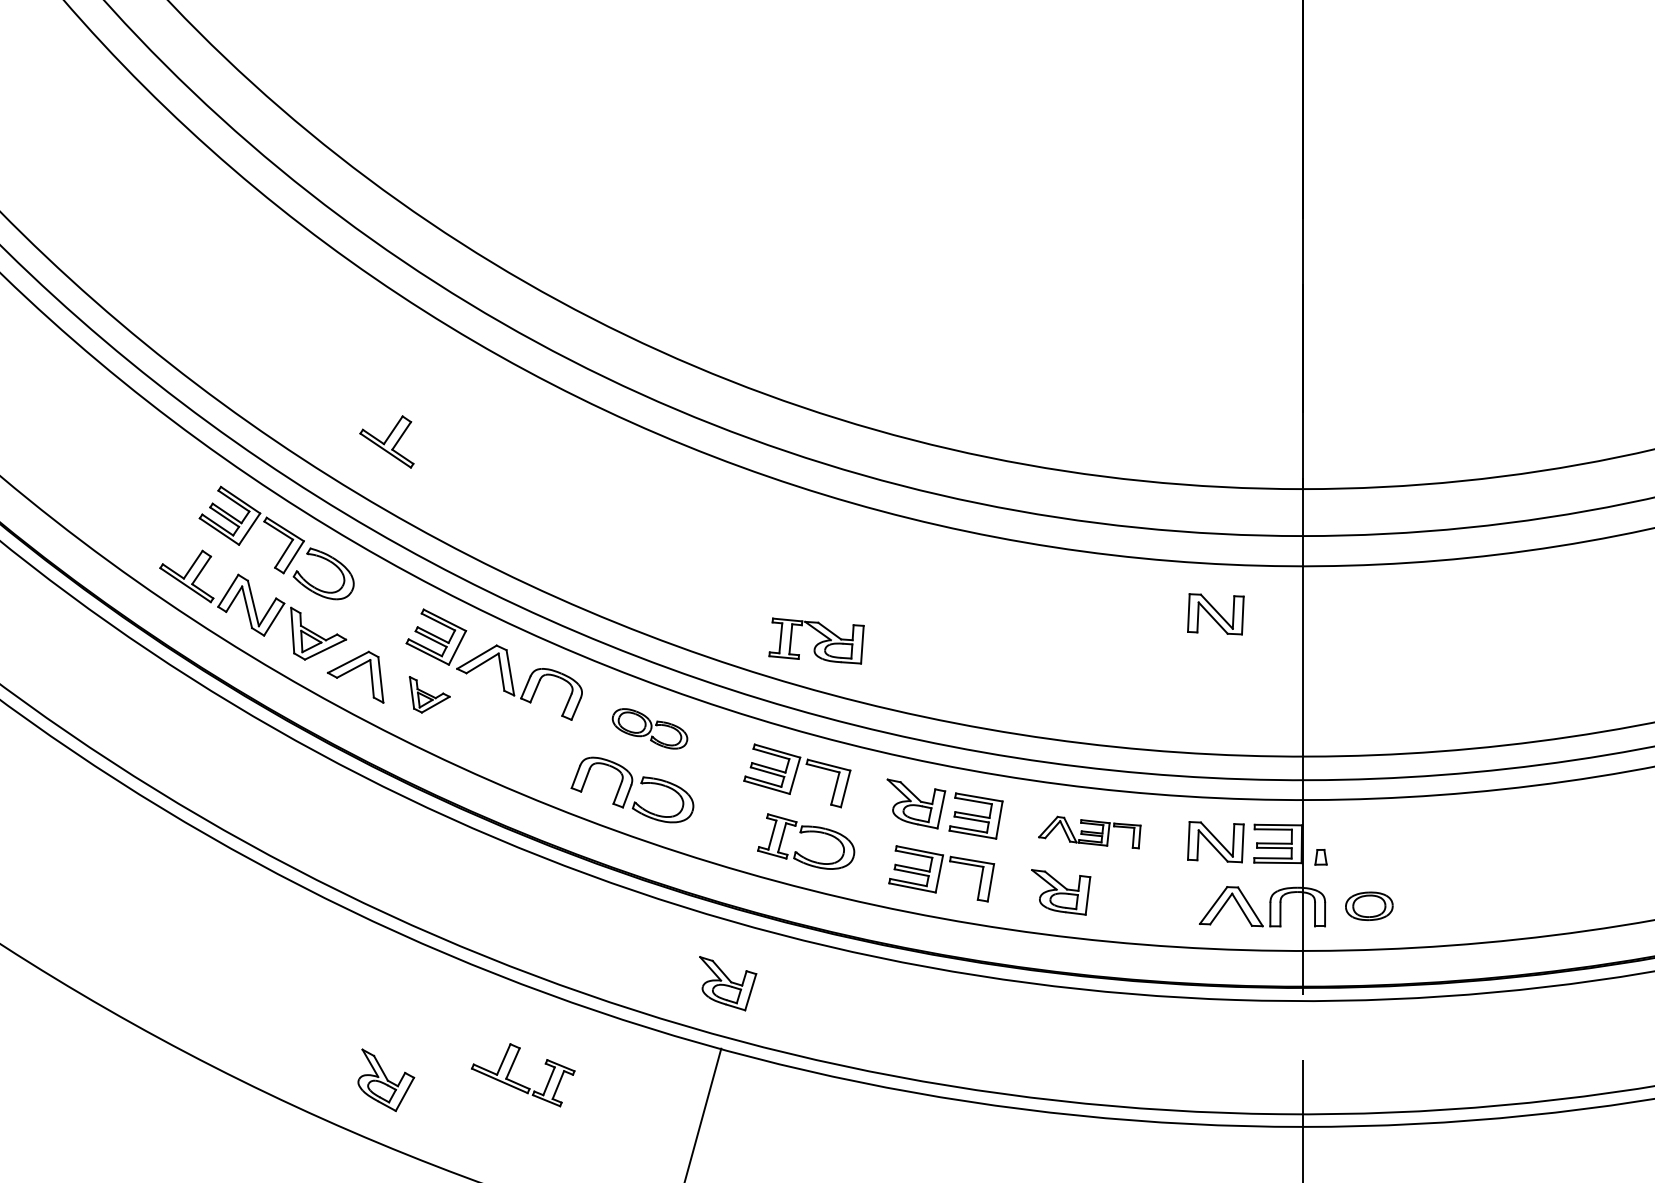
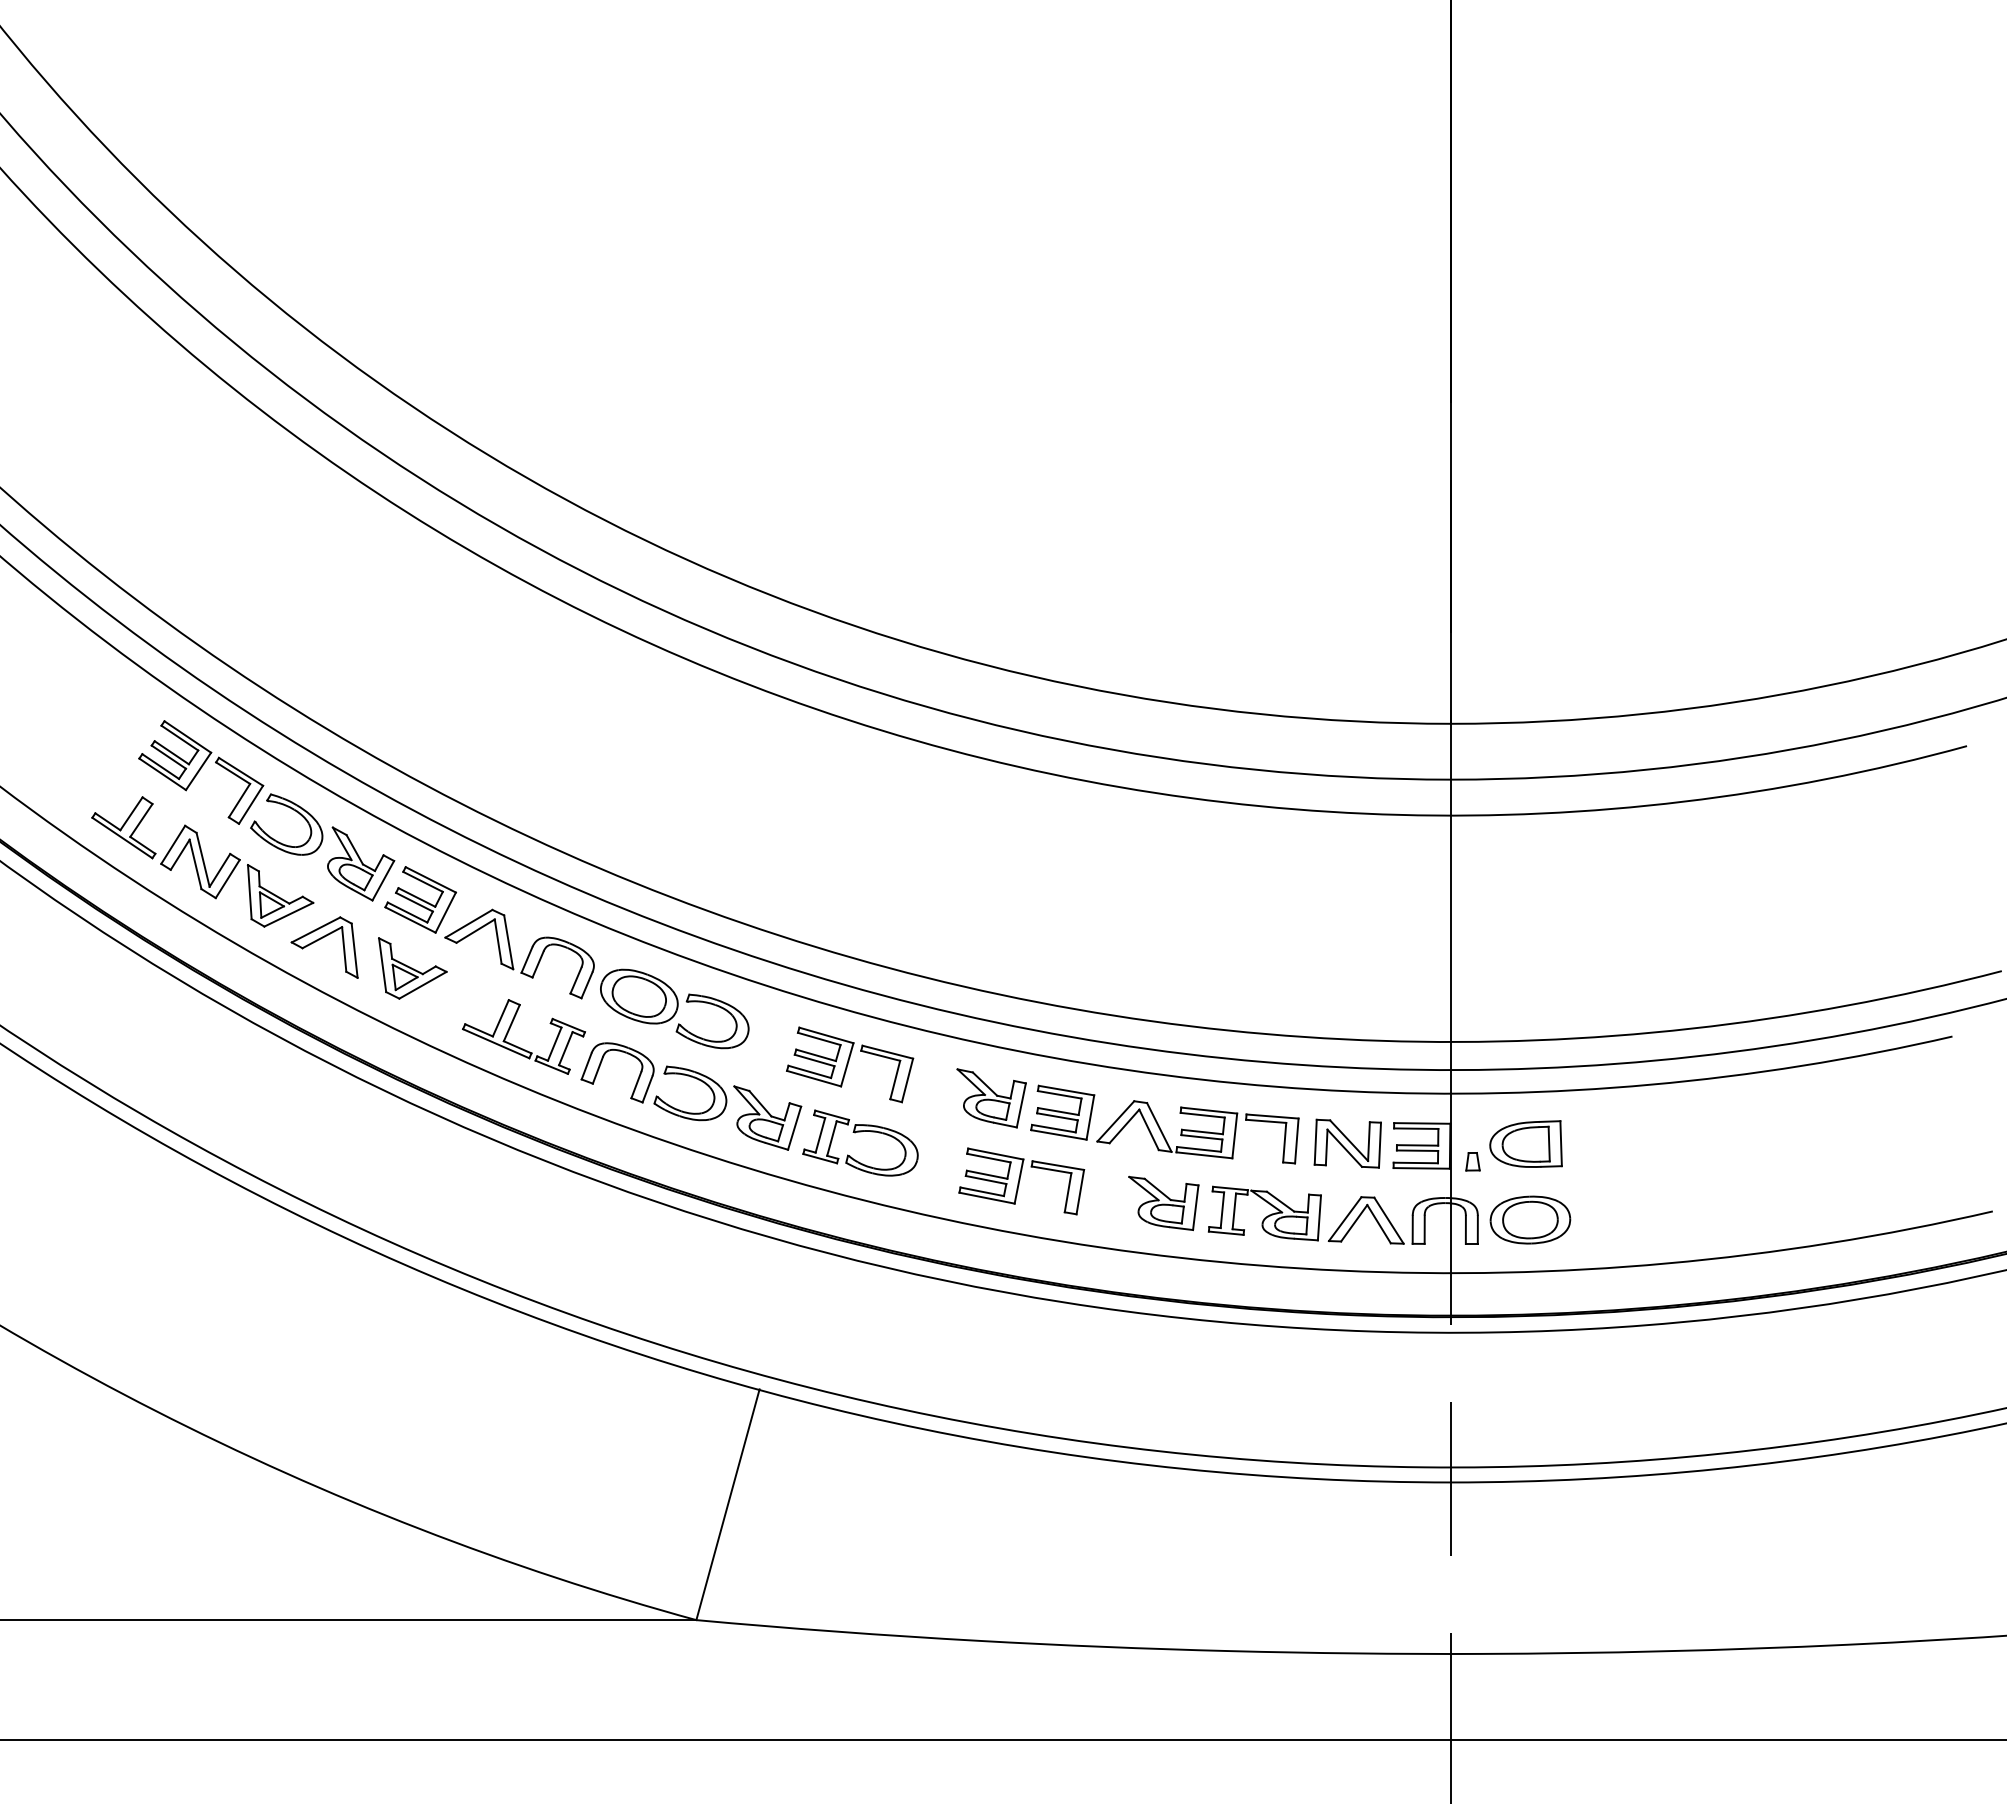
part: (386, 441) -> (361, 667), removed
part: (1215, 614) -> (1347, 872), removed
part: (816, 641) -> (1264, 1213), moved
part: (429, 694) -> (412, 968), size x1.43
part: (649, 728) -> (674, 1008), size x1.67
part: (1089, 832) -> (1197, 1132), size x1.67
part: (1365, 841) -> (1525, 1143), added
part: (1369, 905) -> (1530, 1219), size x1.43
part: (727, 983) -> (767, 1117), moved
part: (386, 1079) -> (361, 863), moved
part: (518, 1083) -> (518, 1046), moved

